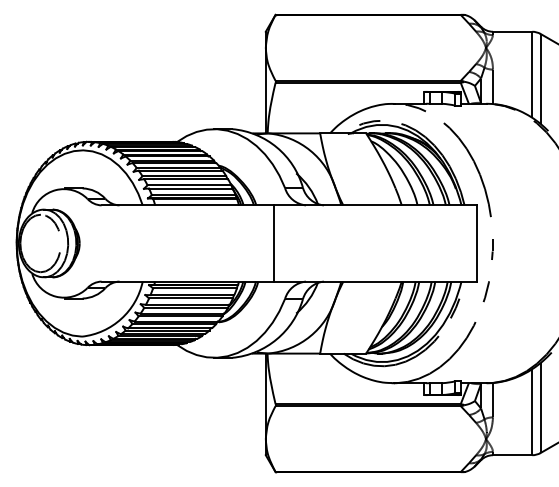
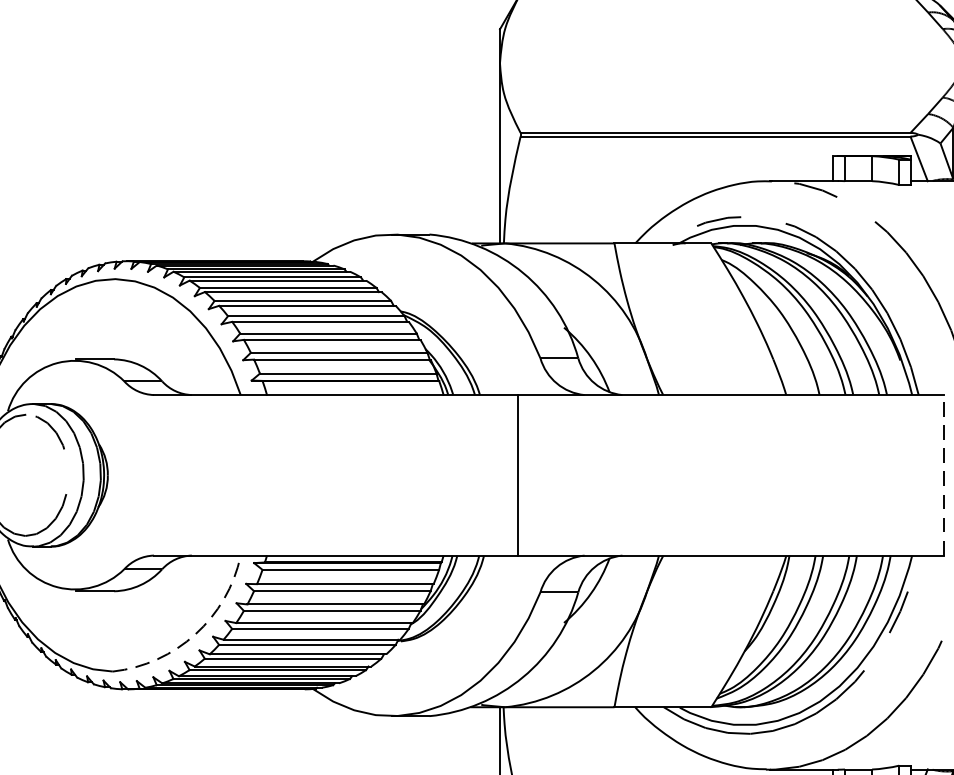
line: (476, 243) -> (943, 475), solid -> dashed
arc: (121, 318) -> (195, 633), solid -> dashed

